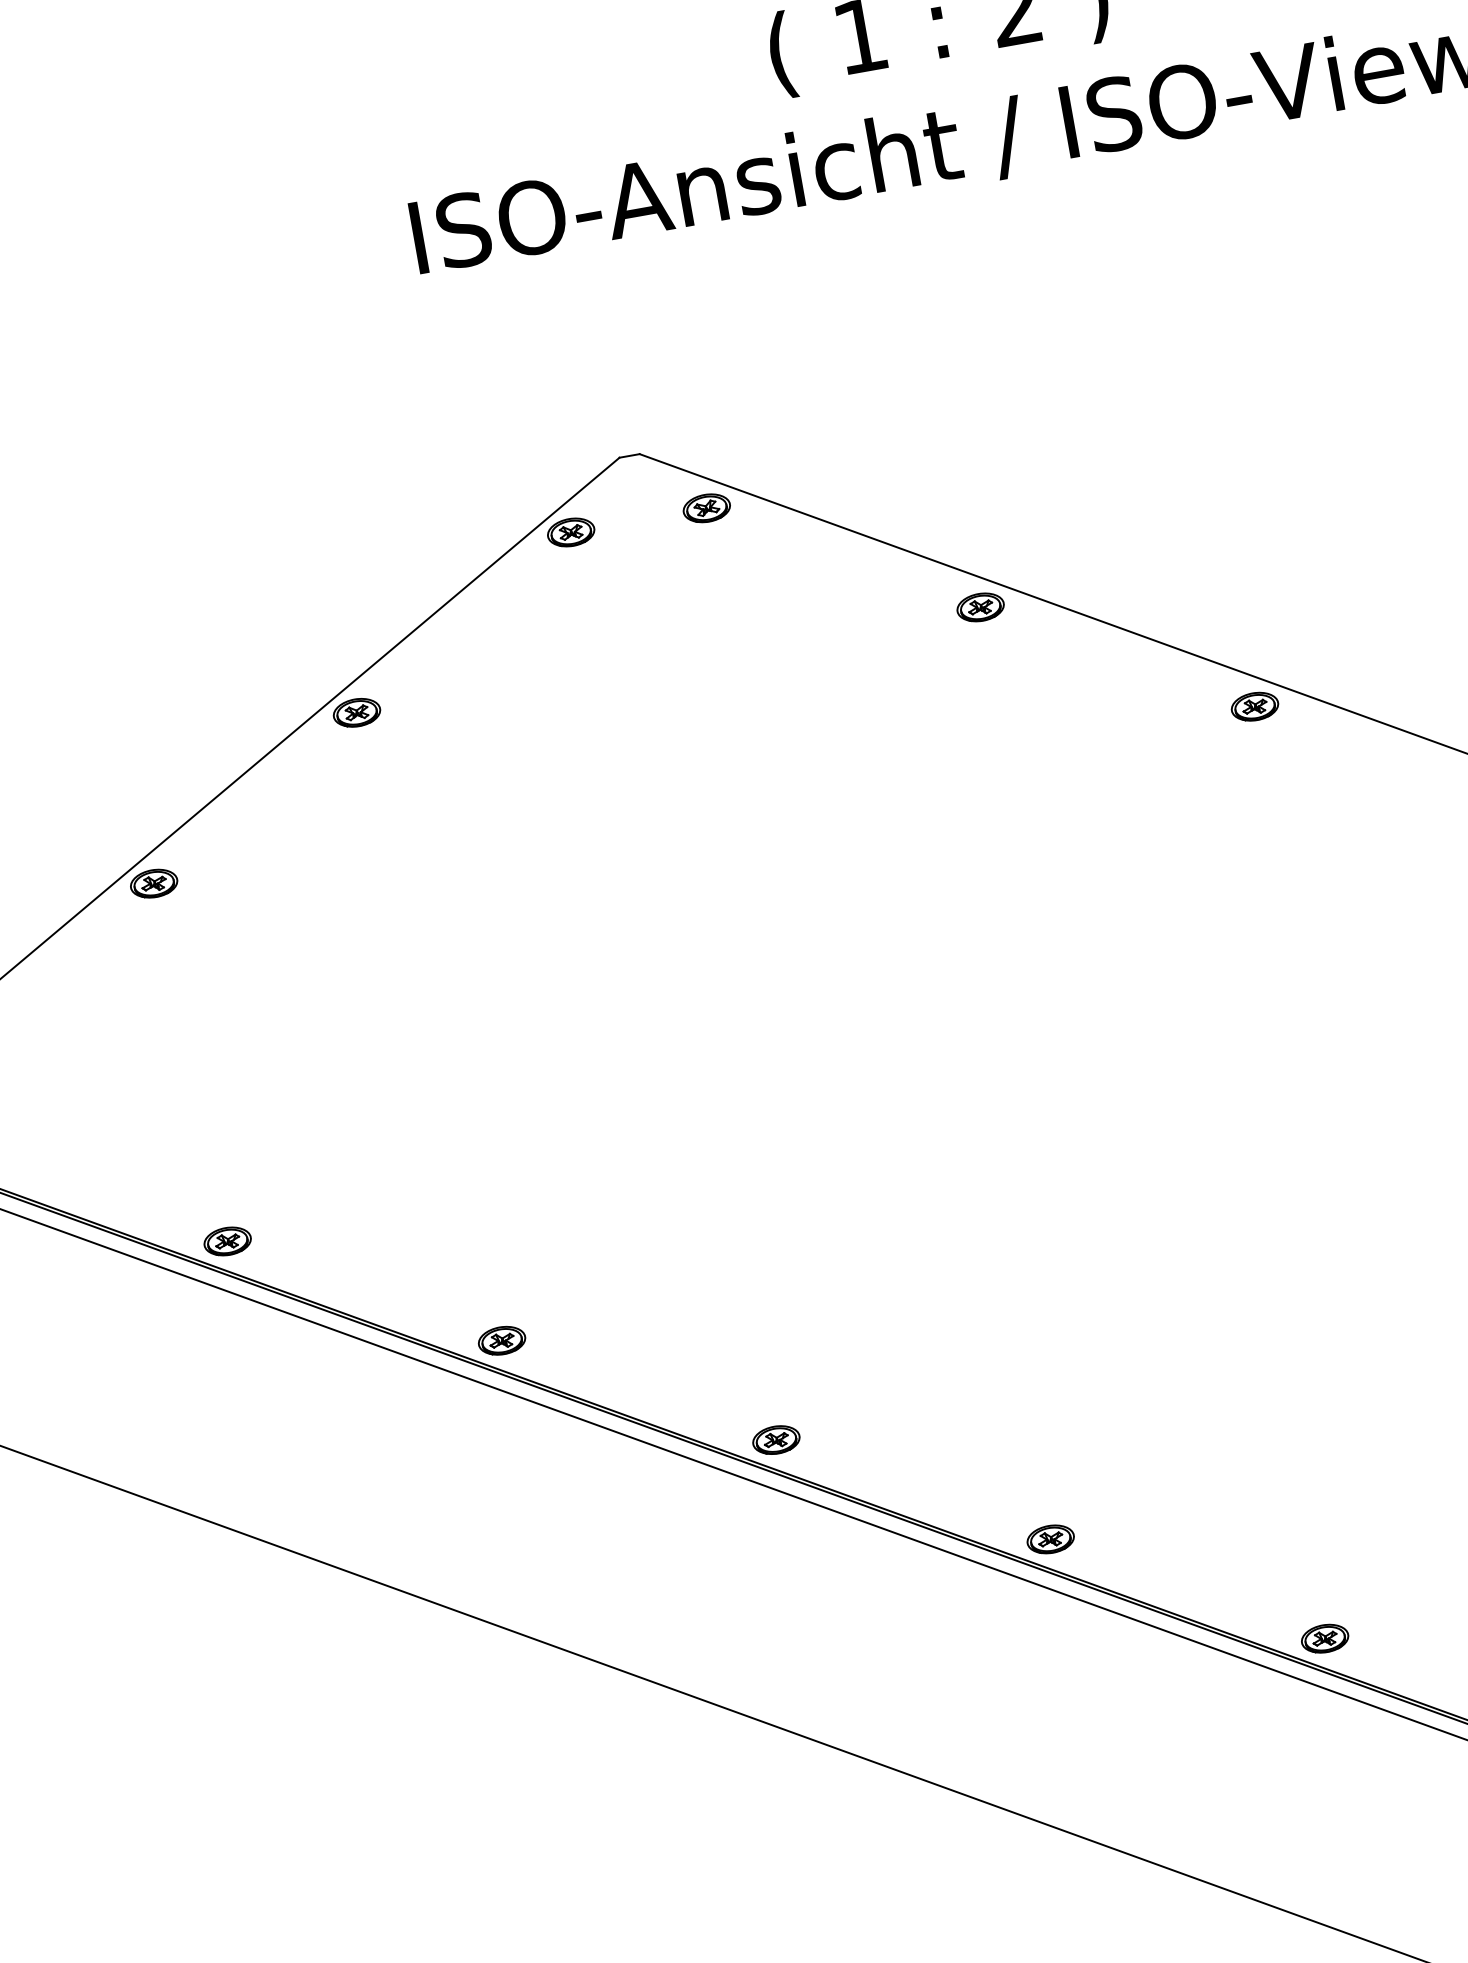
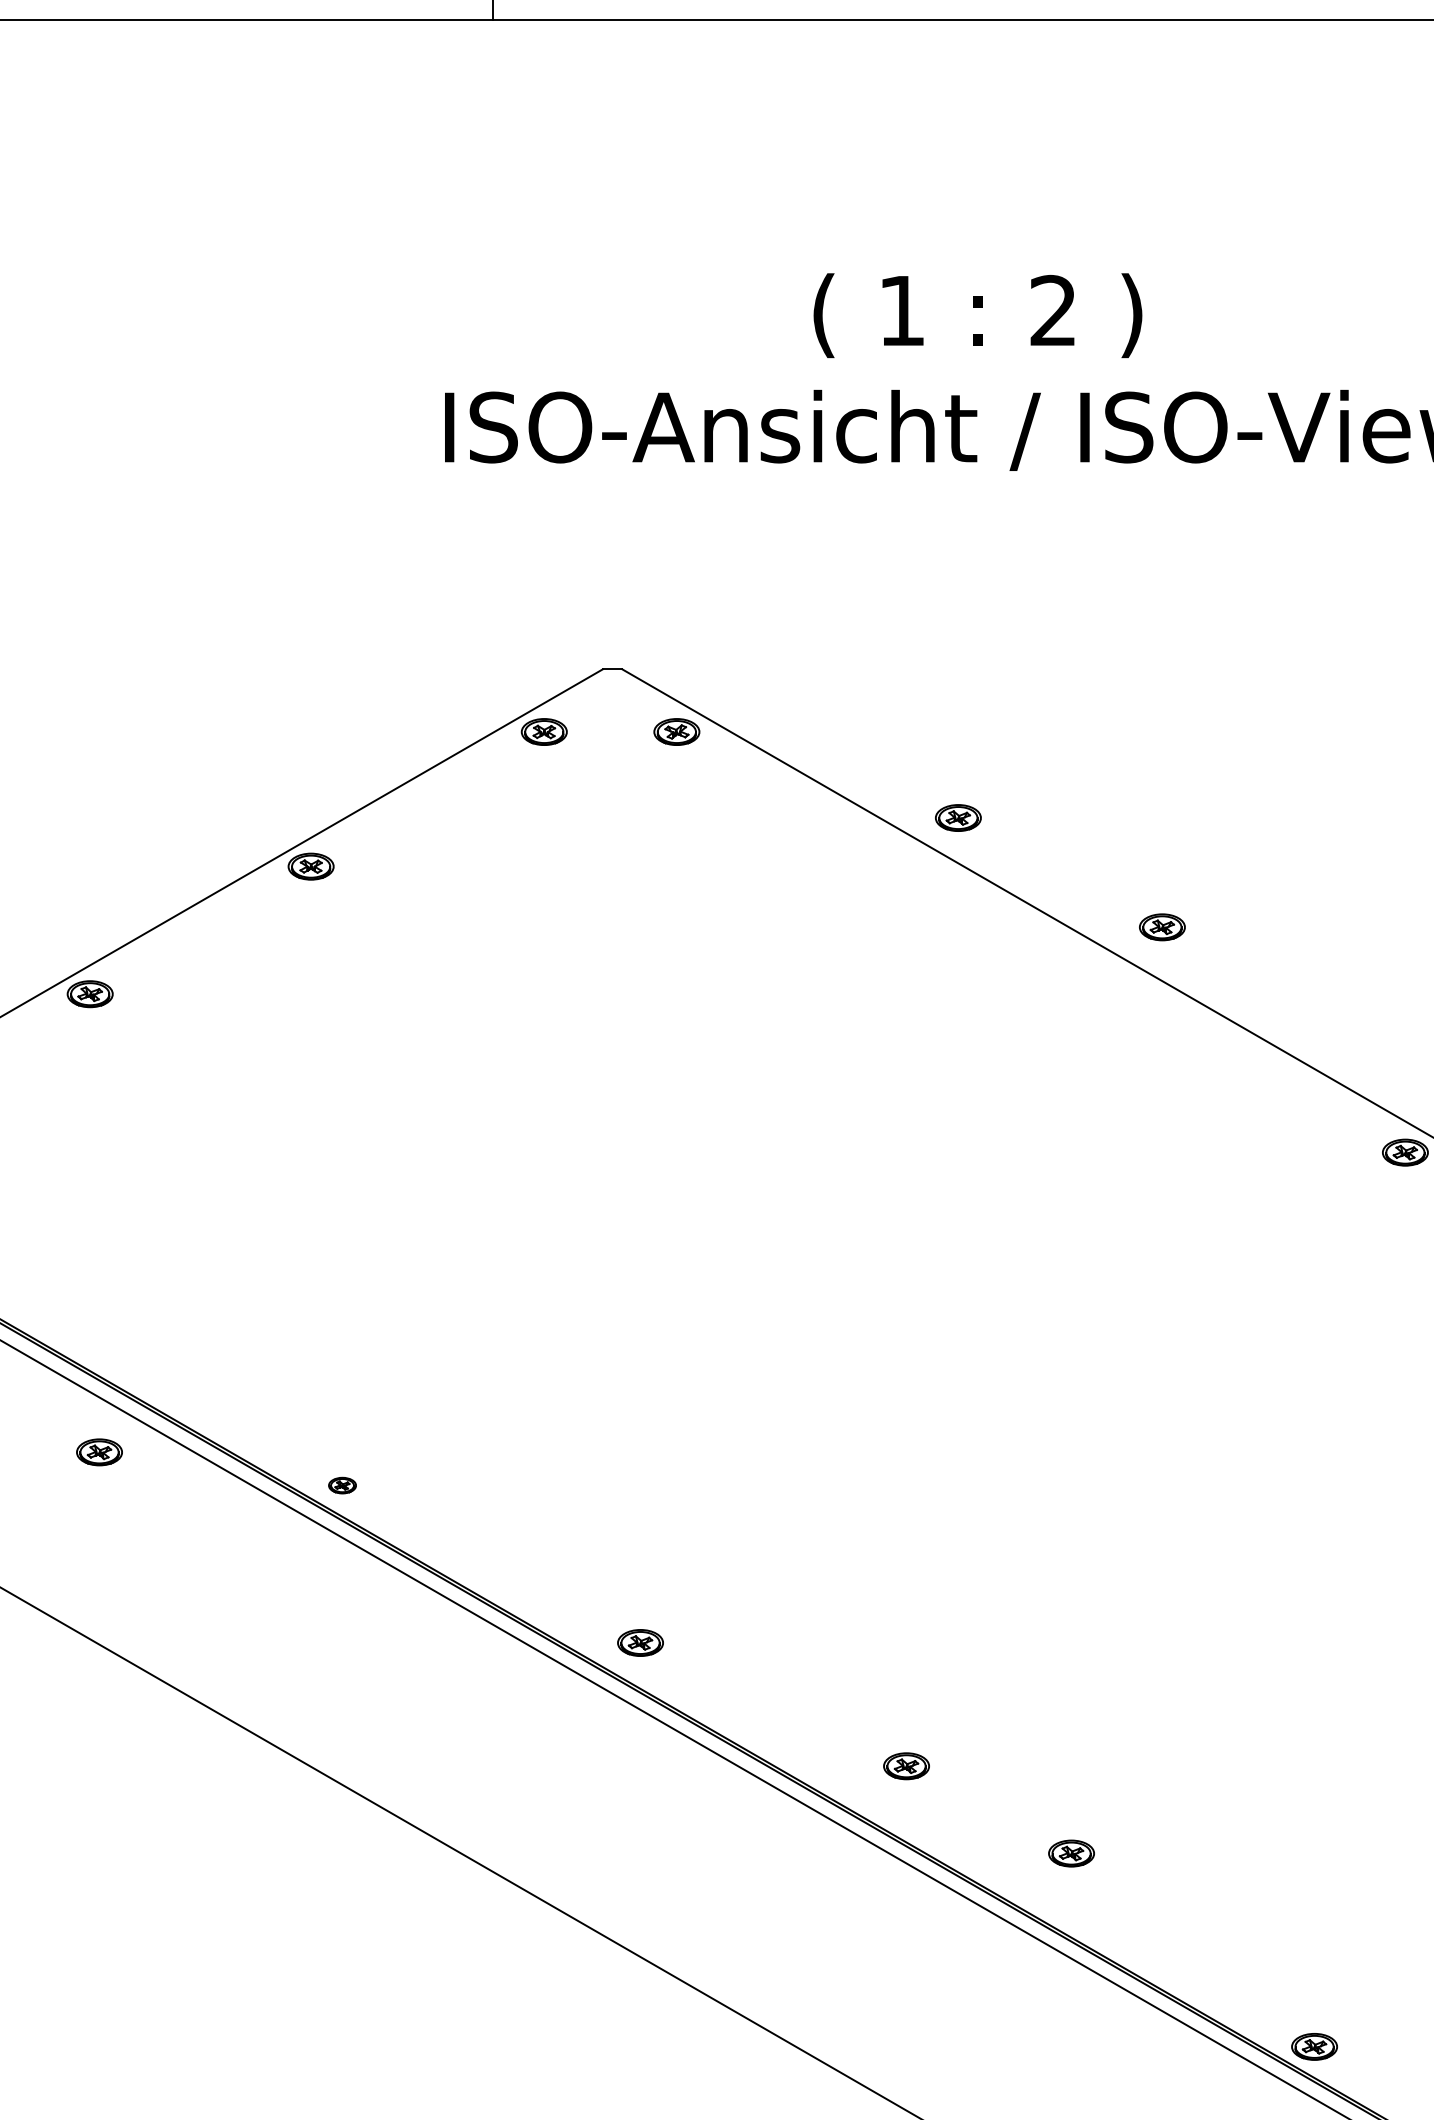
part: (980, 606) -> (958, 817), moved
part: (1255, 706) -> (1162, 927), moved
part: (227, 1241) -> (99, 1452), moved
part: (501, 1340) -> (342, 1485), size x0.6
part: (776, 1439) -> (640, 1642), moved
part: (1050, 1539) -> (906, 1766), moved
part: (1325, 1638) -> (1071, 1853), moved

